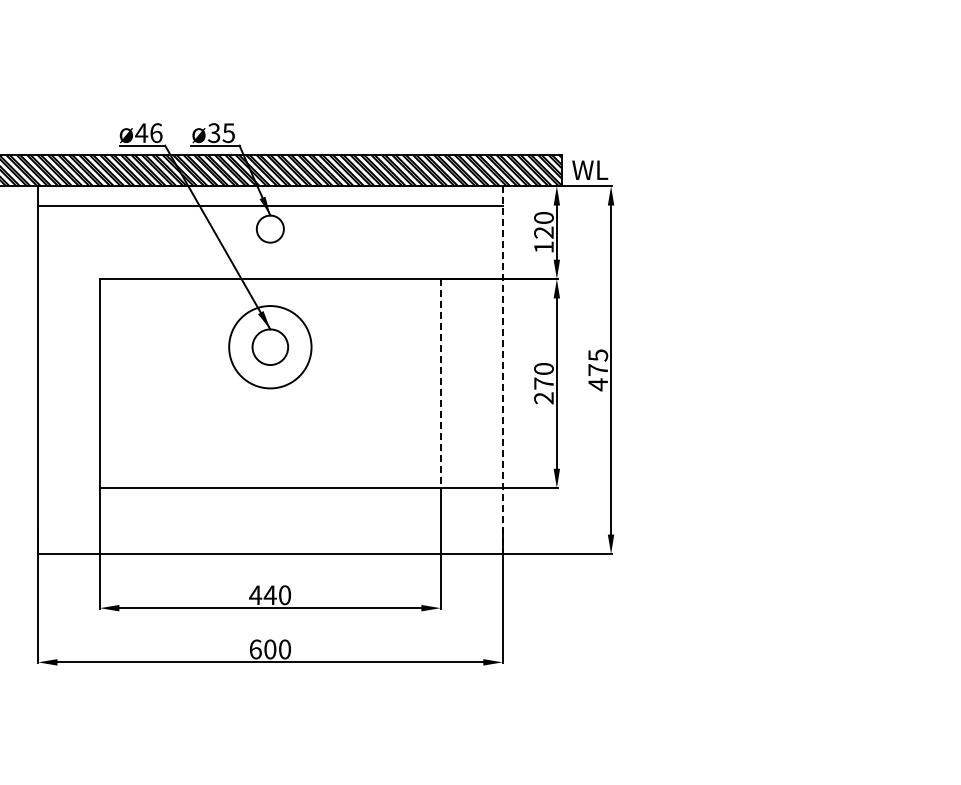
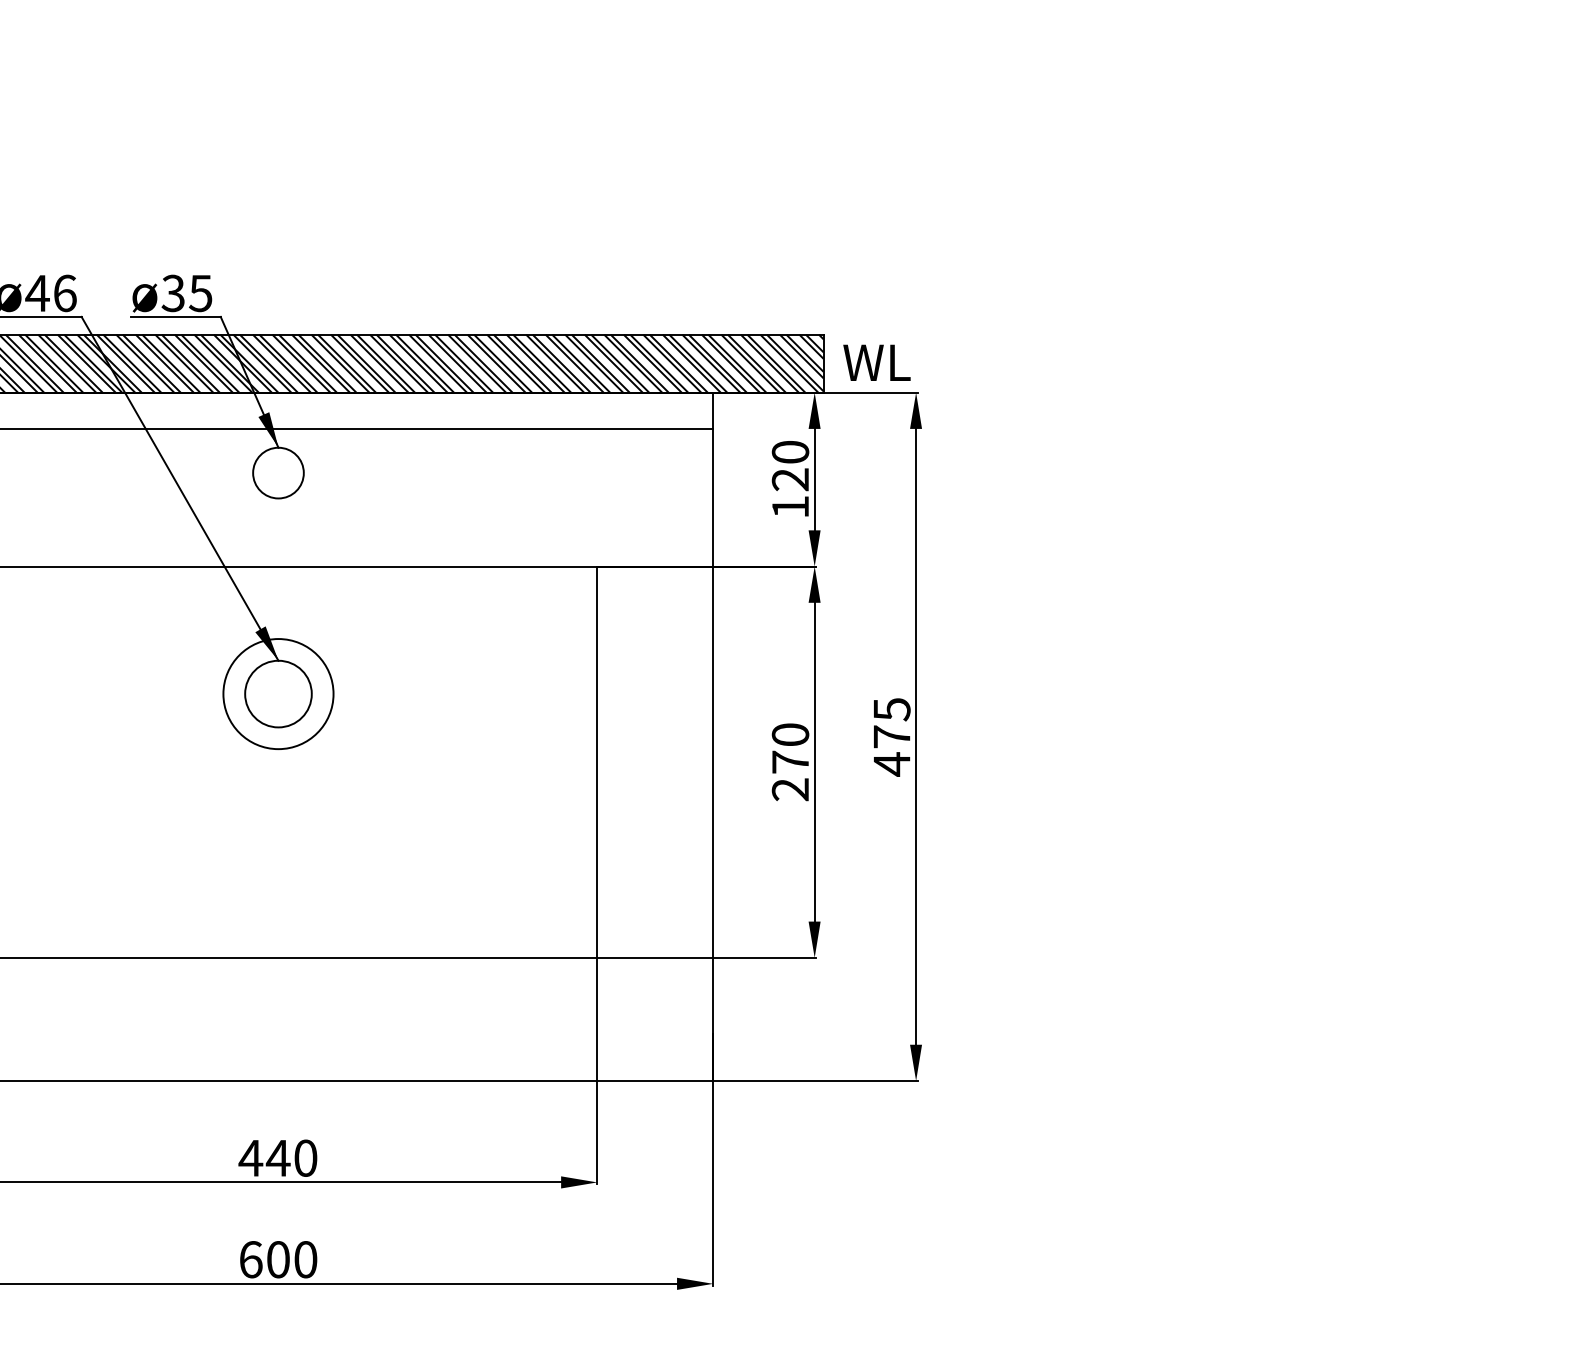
circle: (269, 346) -> (276, 692), size x0.71
line: (502, 370) -> (712, 737), dashed -> solid
line: (440, 383) -> (596, 761), dashed -> solid

